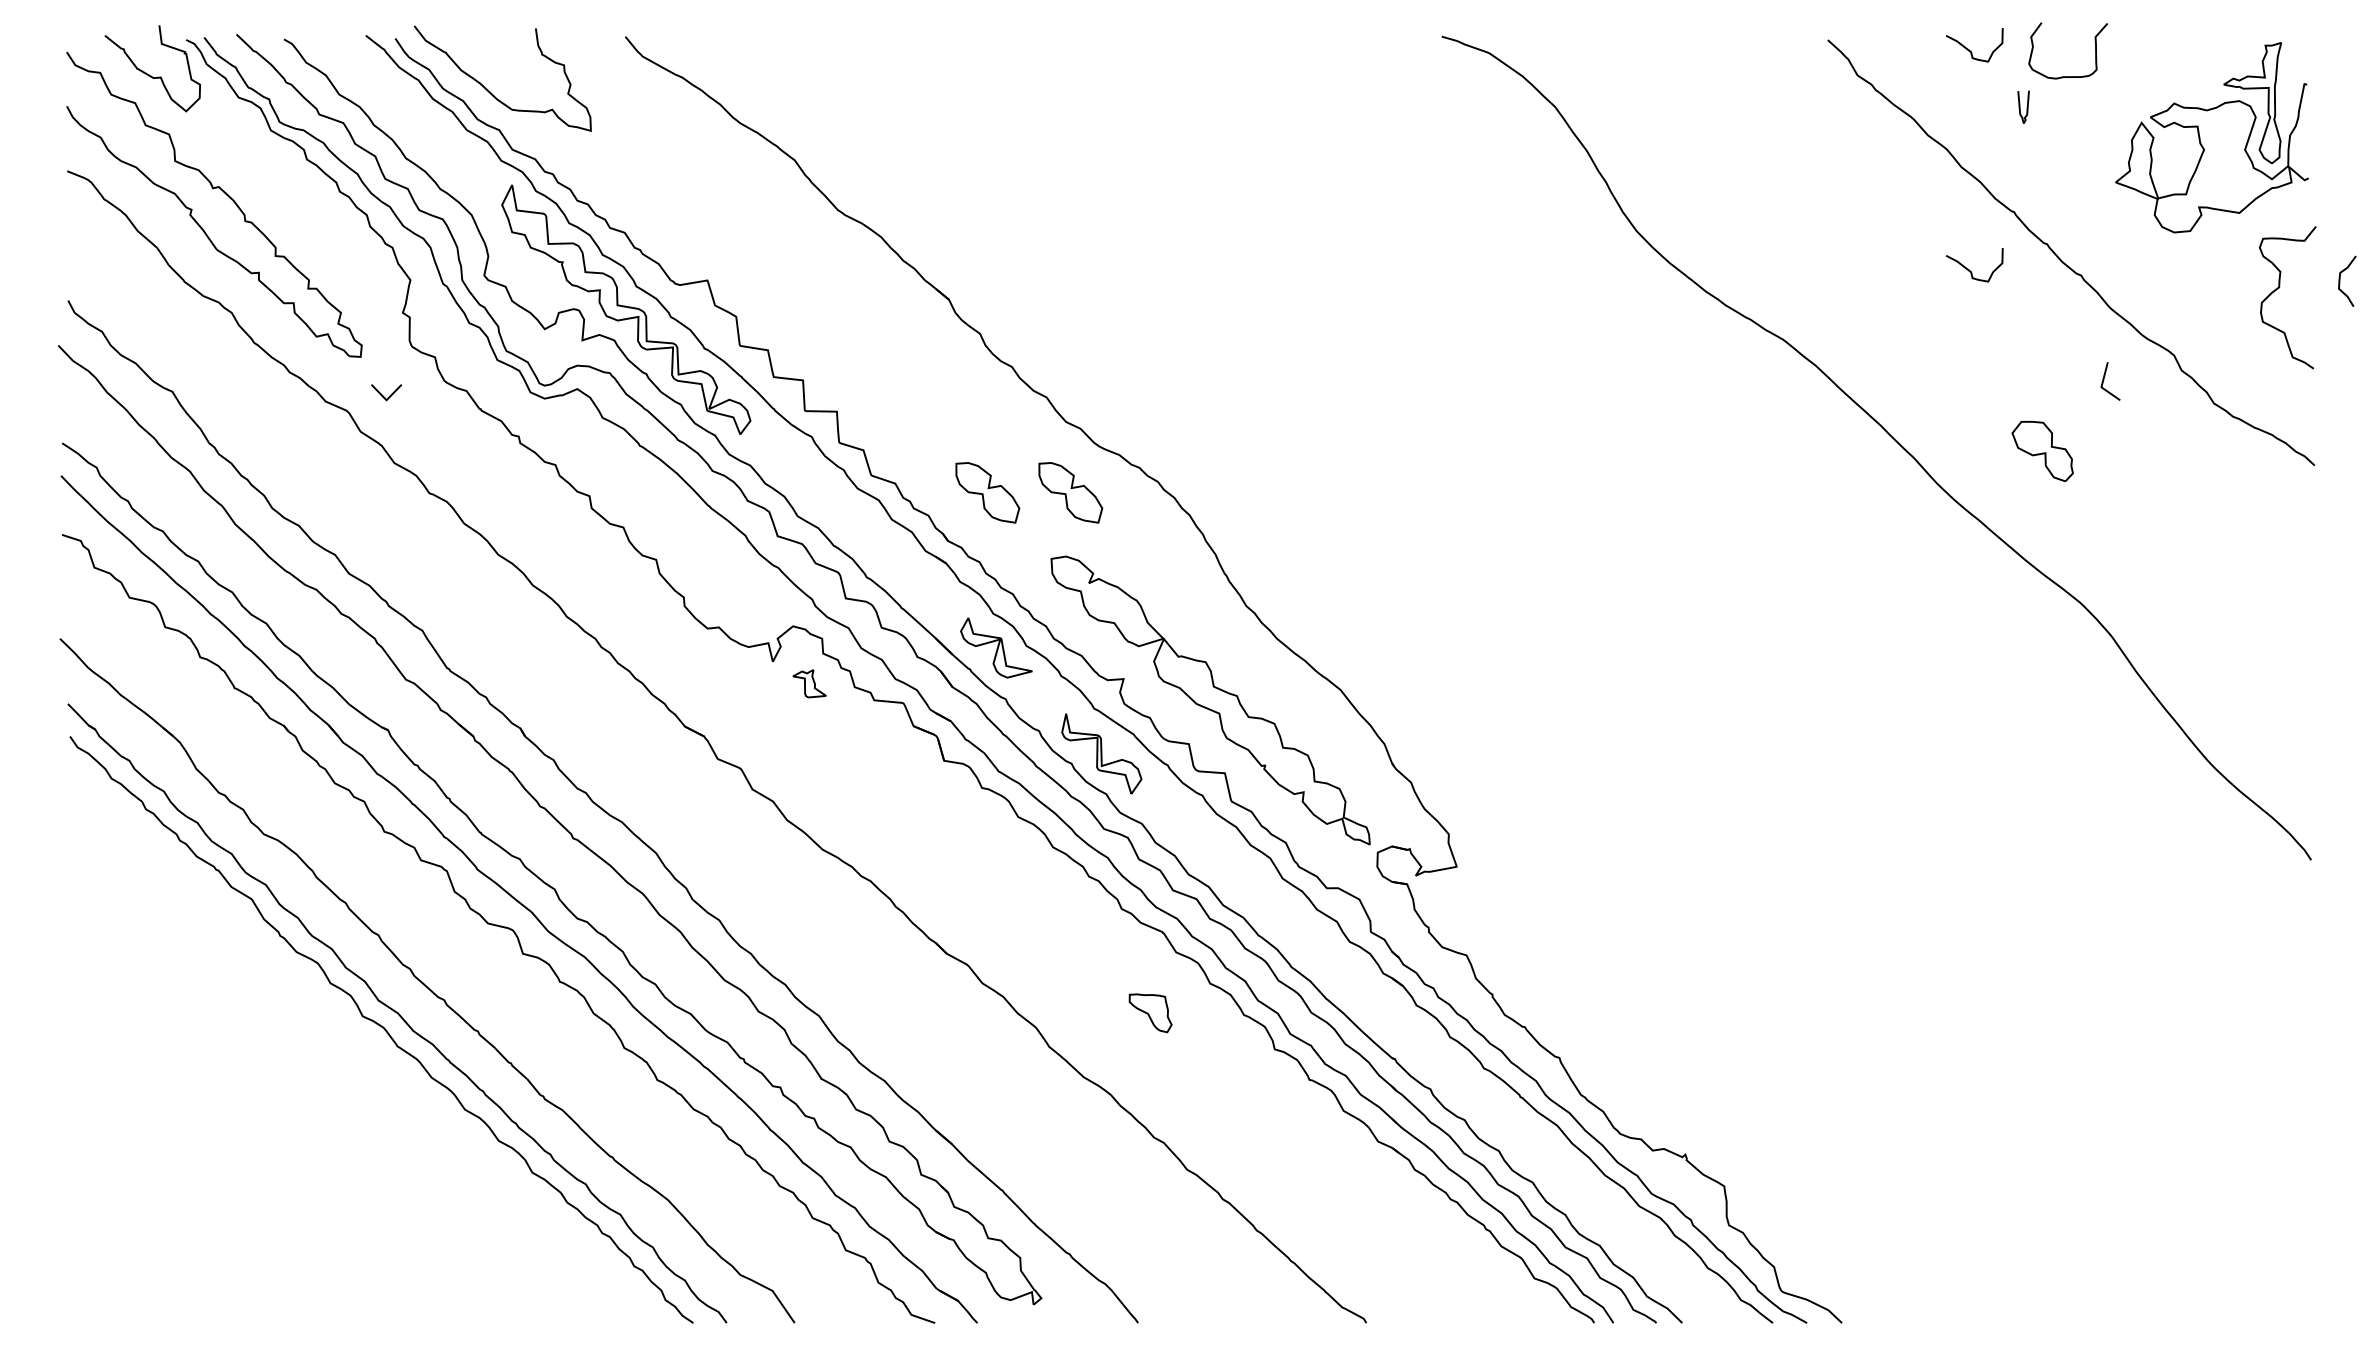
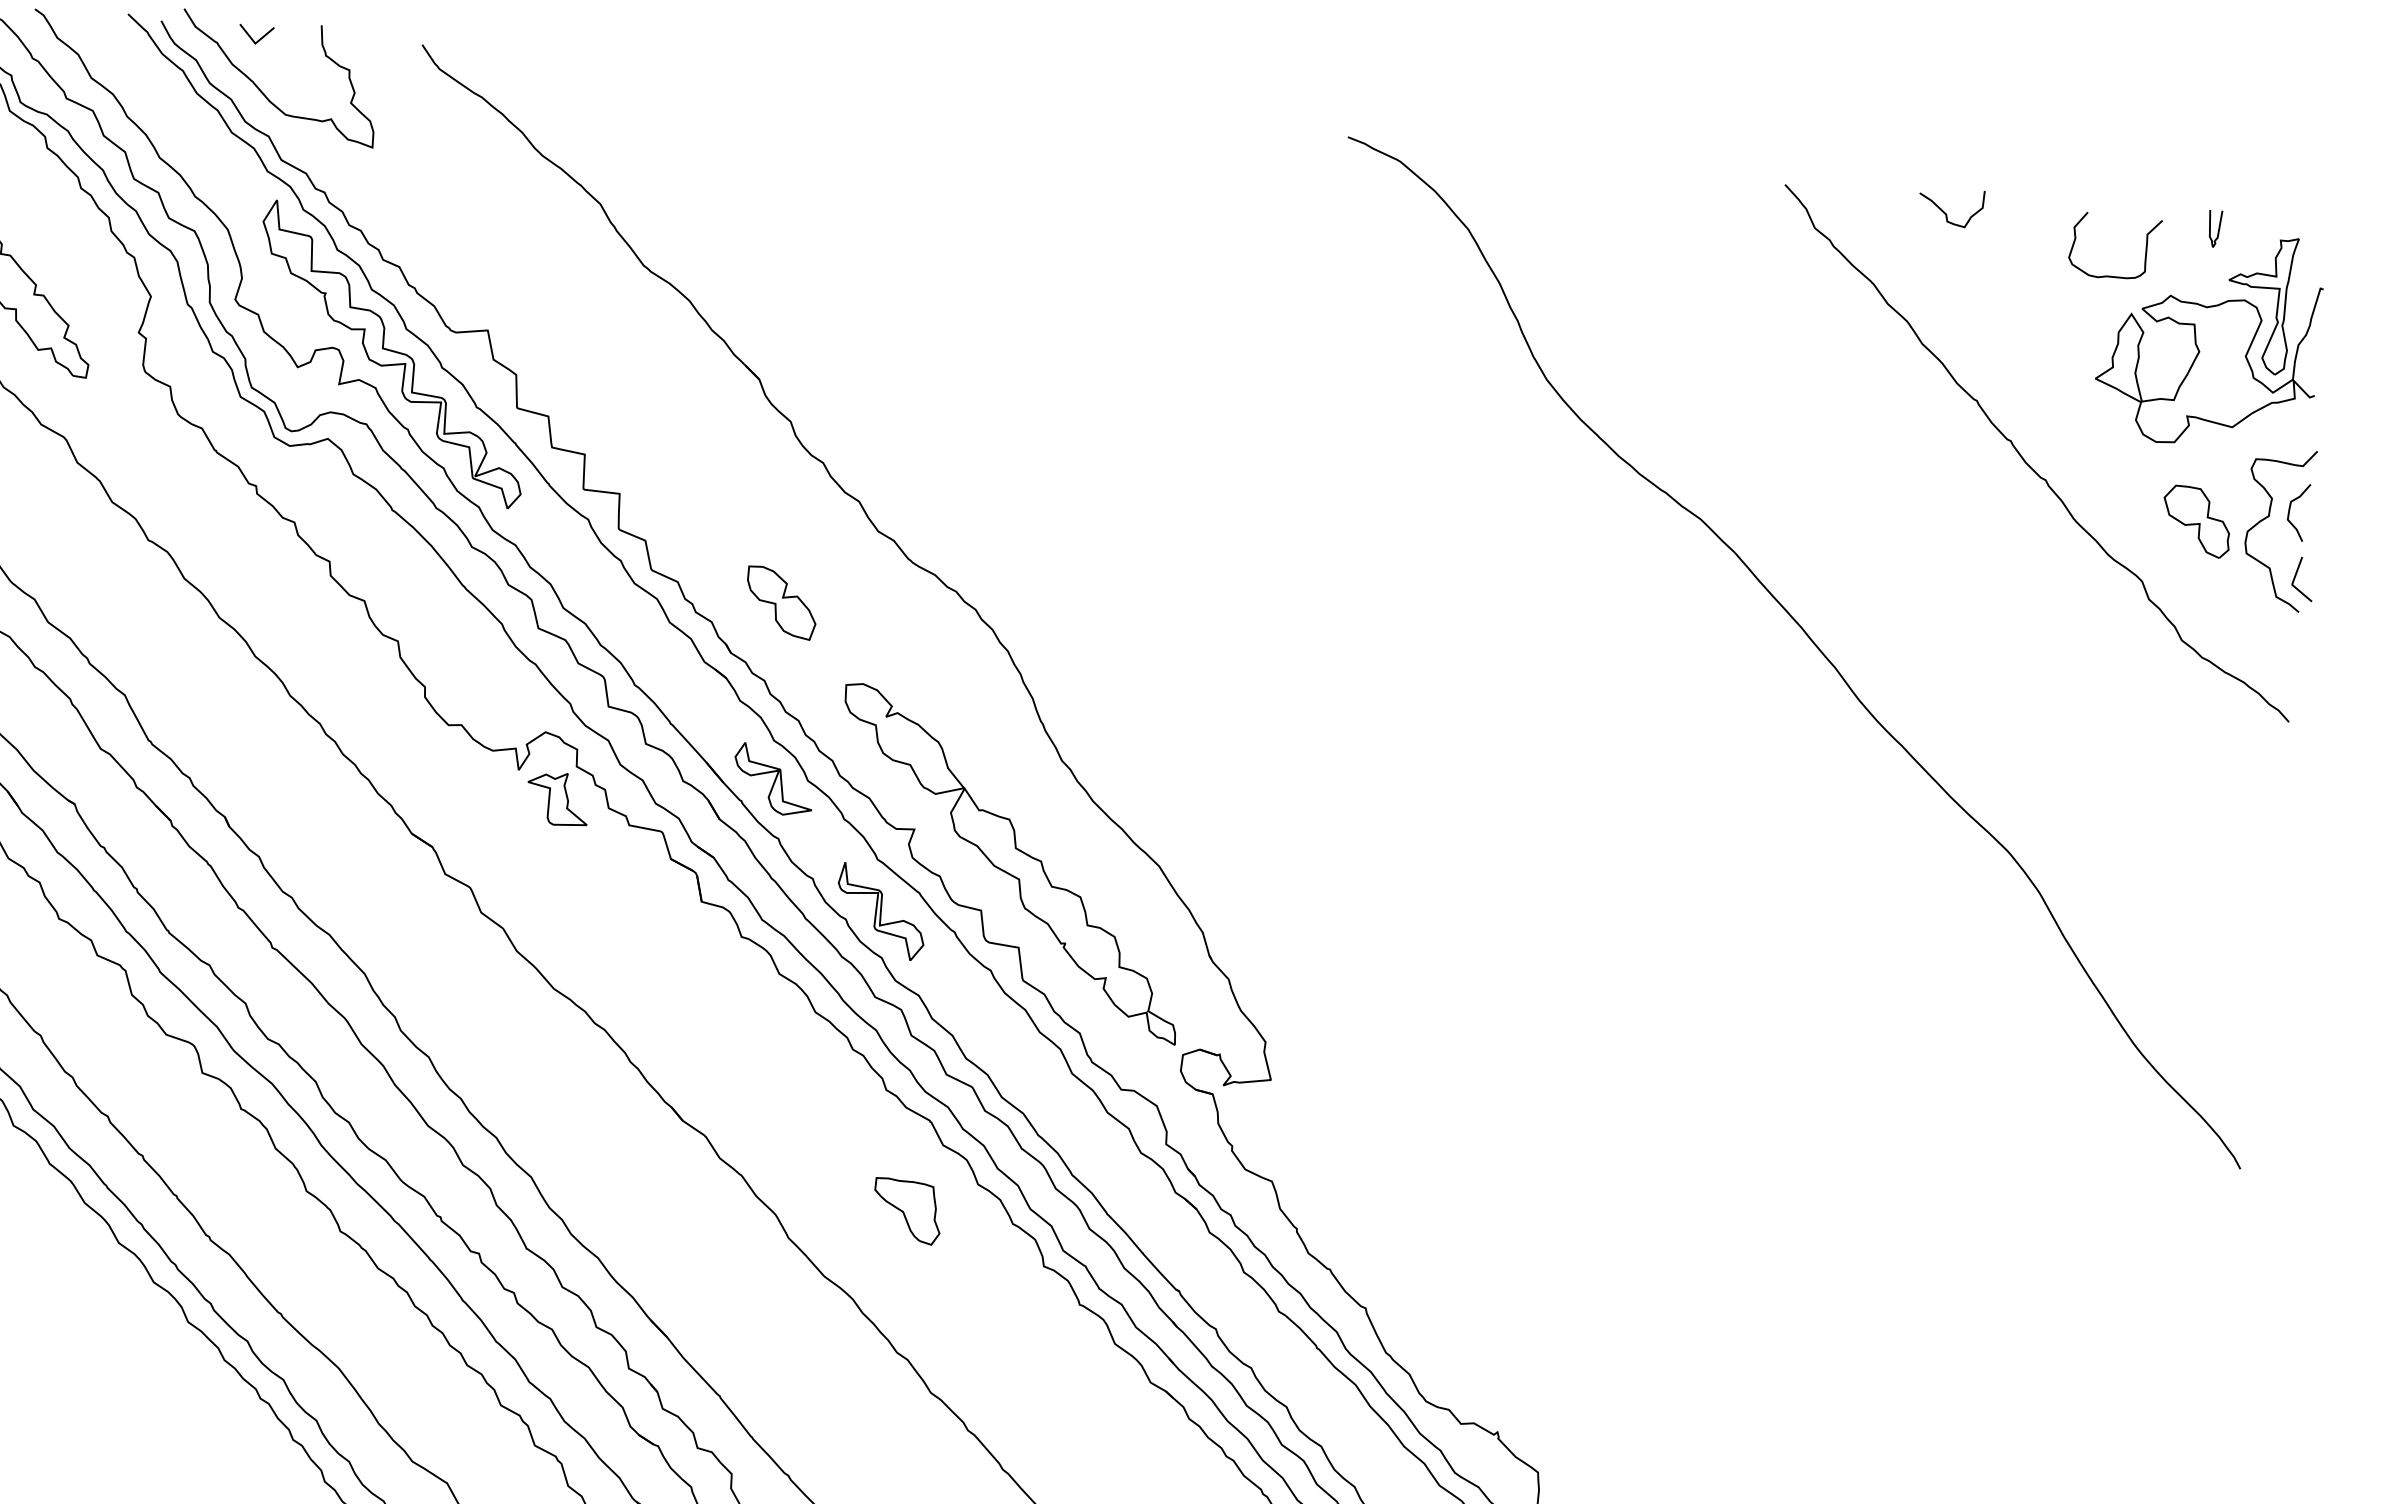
curve: (2067, 76) -> (2111, 276), moved
curve: (2020, 106) -> (2211, 227), moved
curve: (1969, 269) -> (1919, 460), removed
curve: (2340, 280) -> (2290, 510), moved
line: (2104, 380) -> (2296, 577), moved
line: (383, 395) -> (252, 37), moved
part: (2042, 451) -> (2196, 521), moved
part: (1070, 492) -> (875, 611), removed
part: (809, 683) -> (557, 798), size x1.67
part: (1150, 1013) -> (907, 1211), size x1.43

